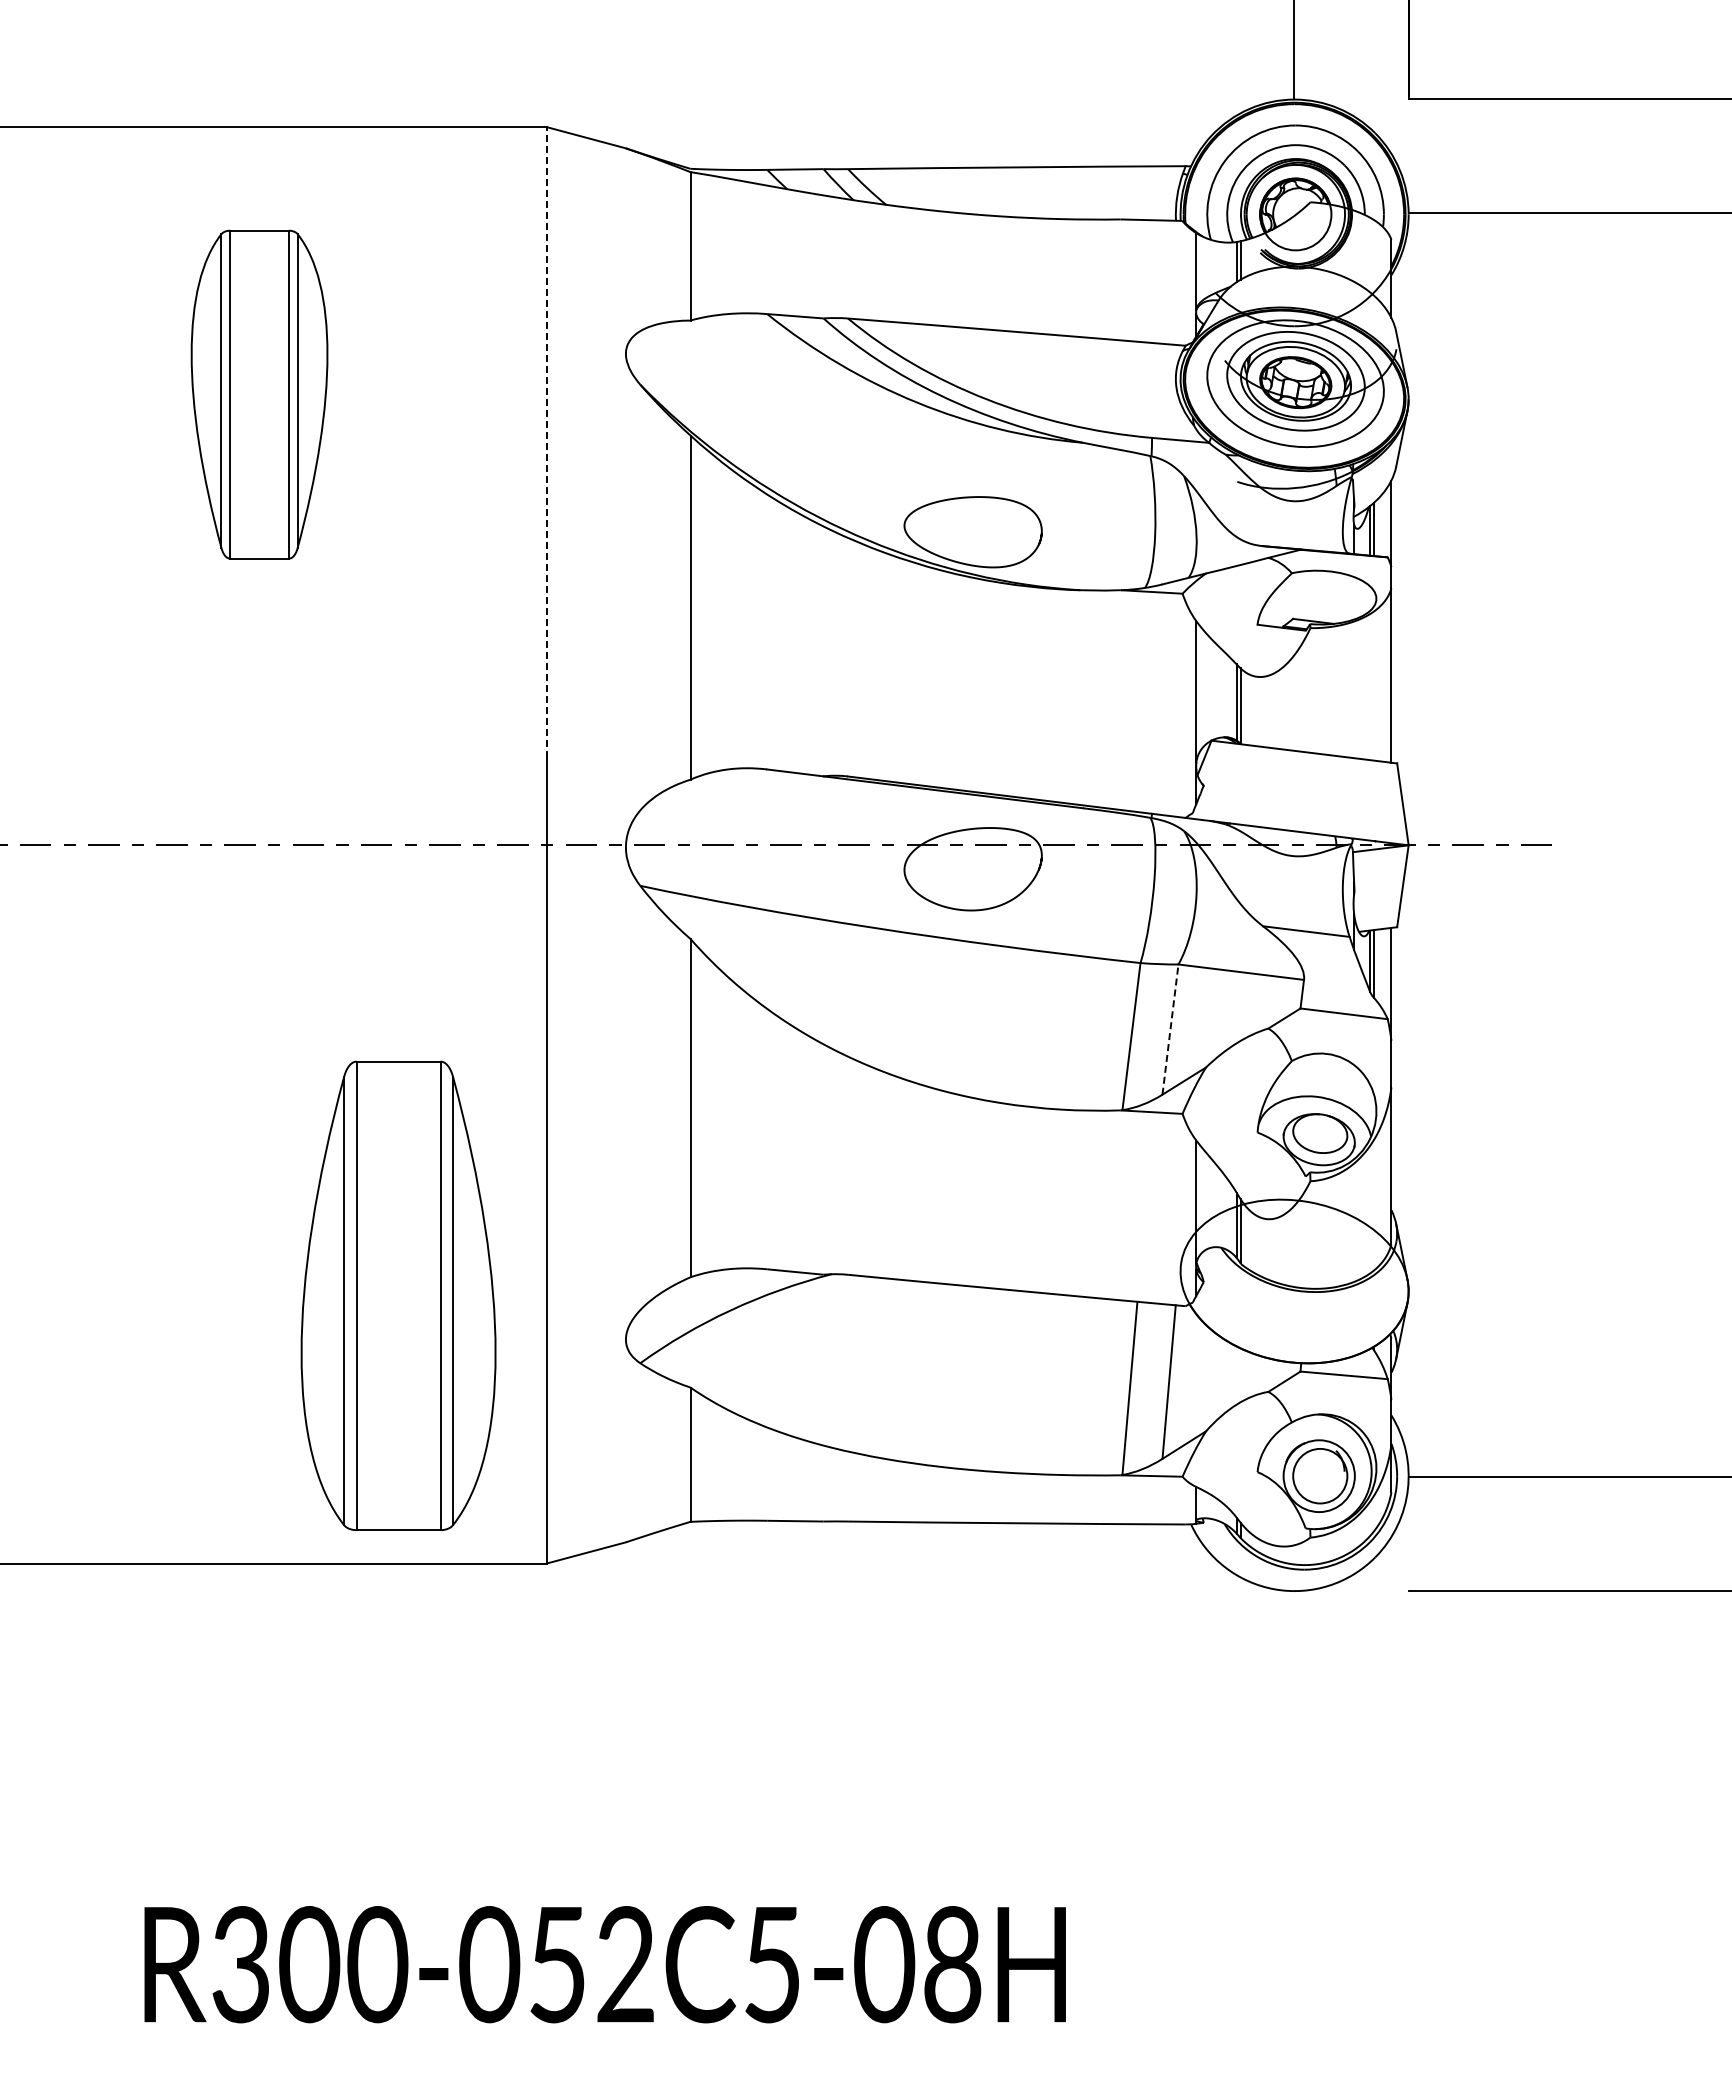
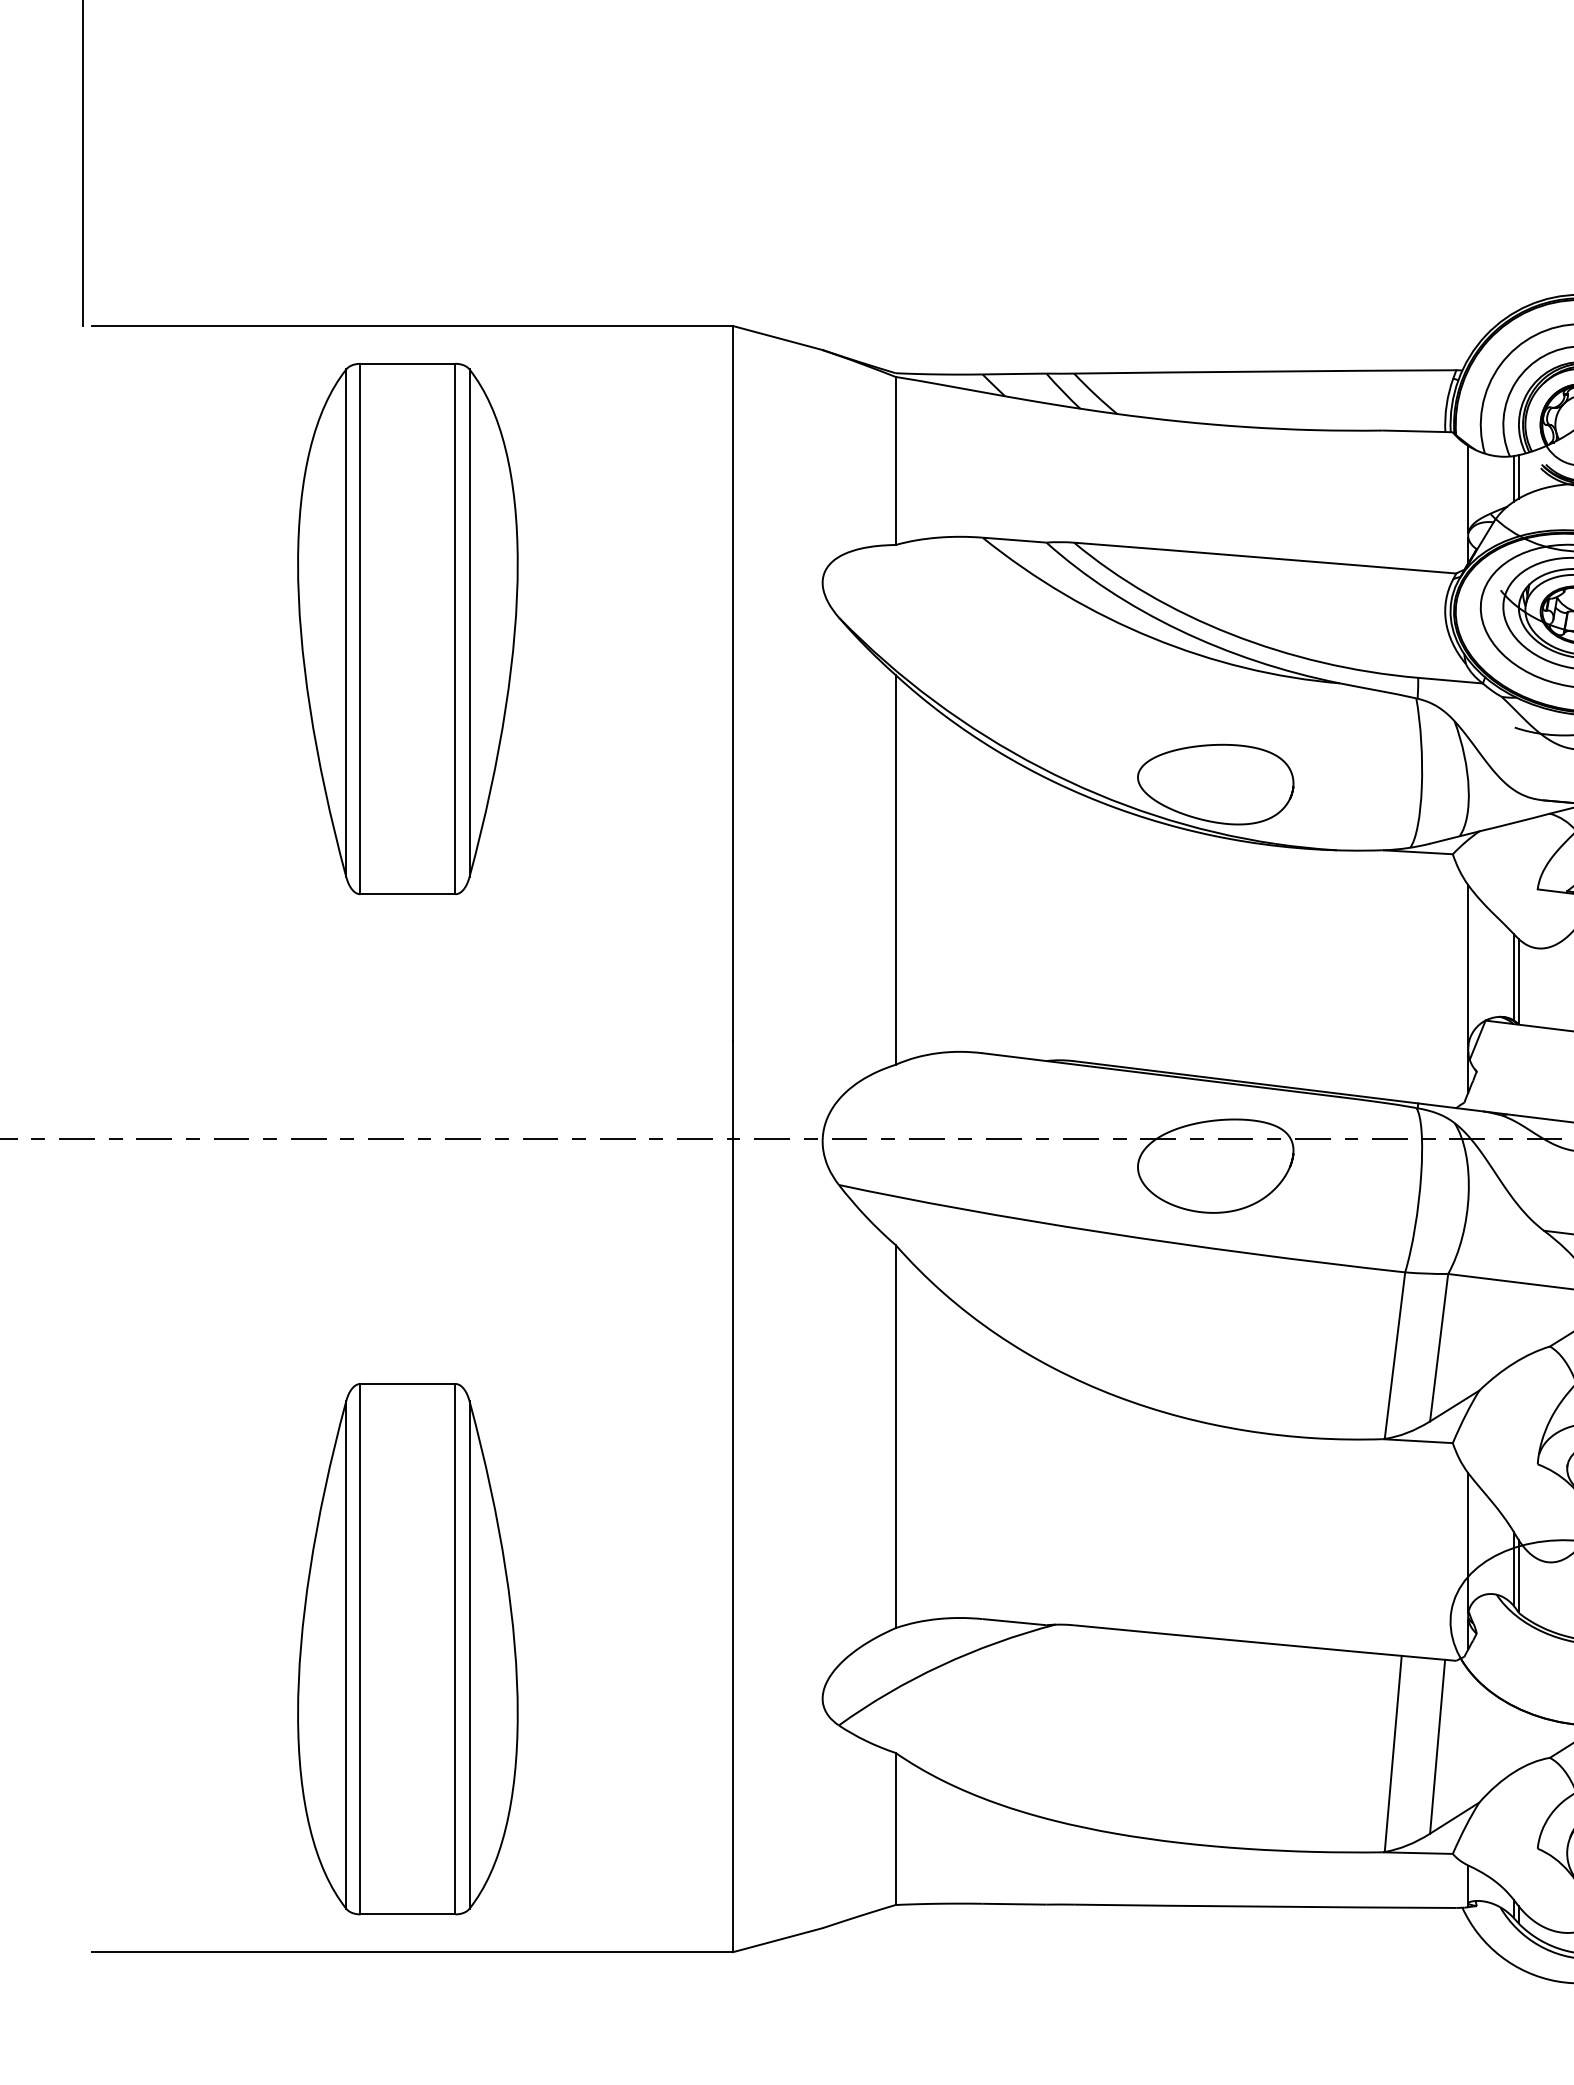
part: (259, 394) -> (407, 628), size x1.43
line: (546, 442) -> (732, 683), dashed -> solid
line: (1170, 1029) -> (1439, 1347), dashed -> solid
part: (398, 1295) -> (407, 1648), moved

